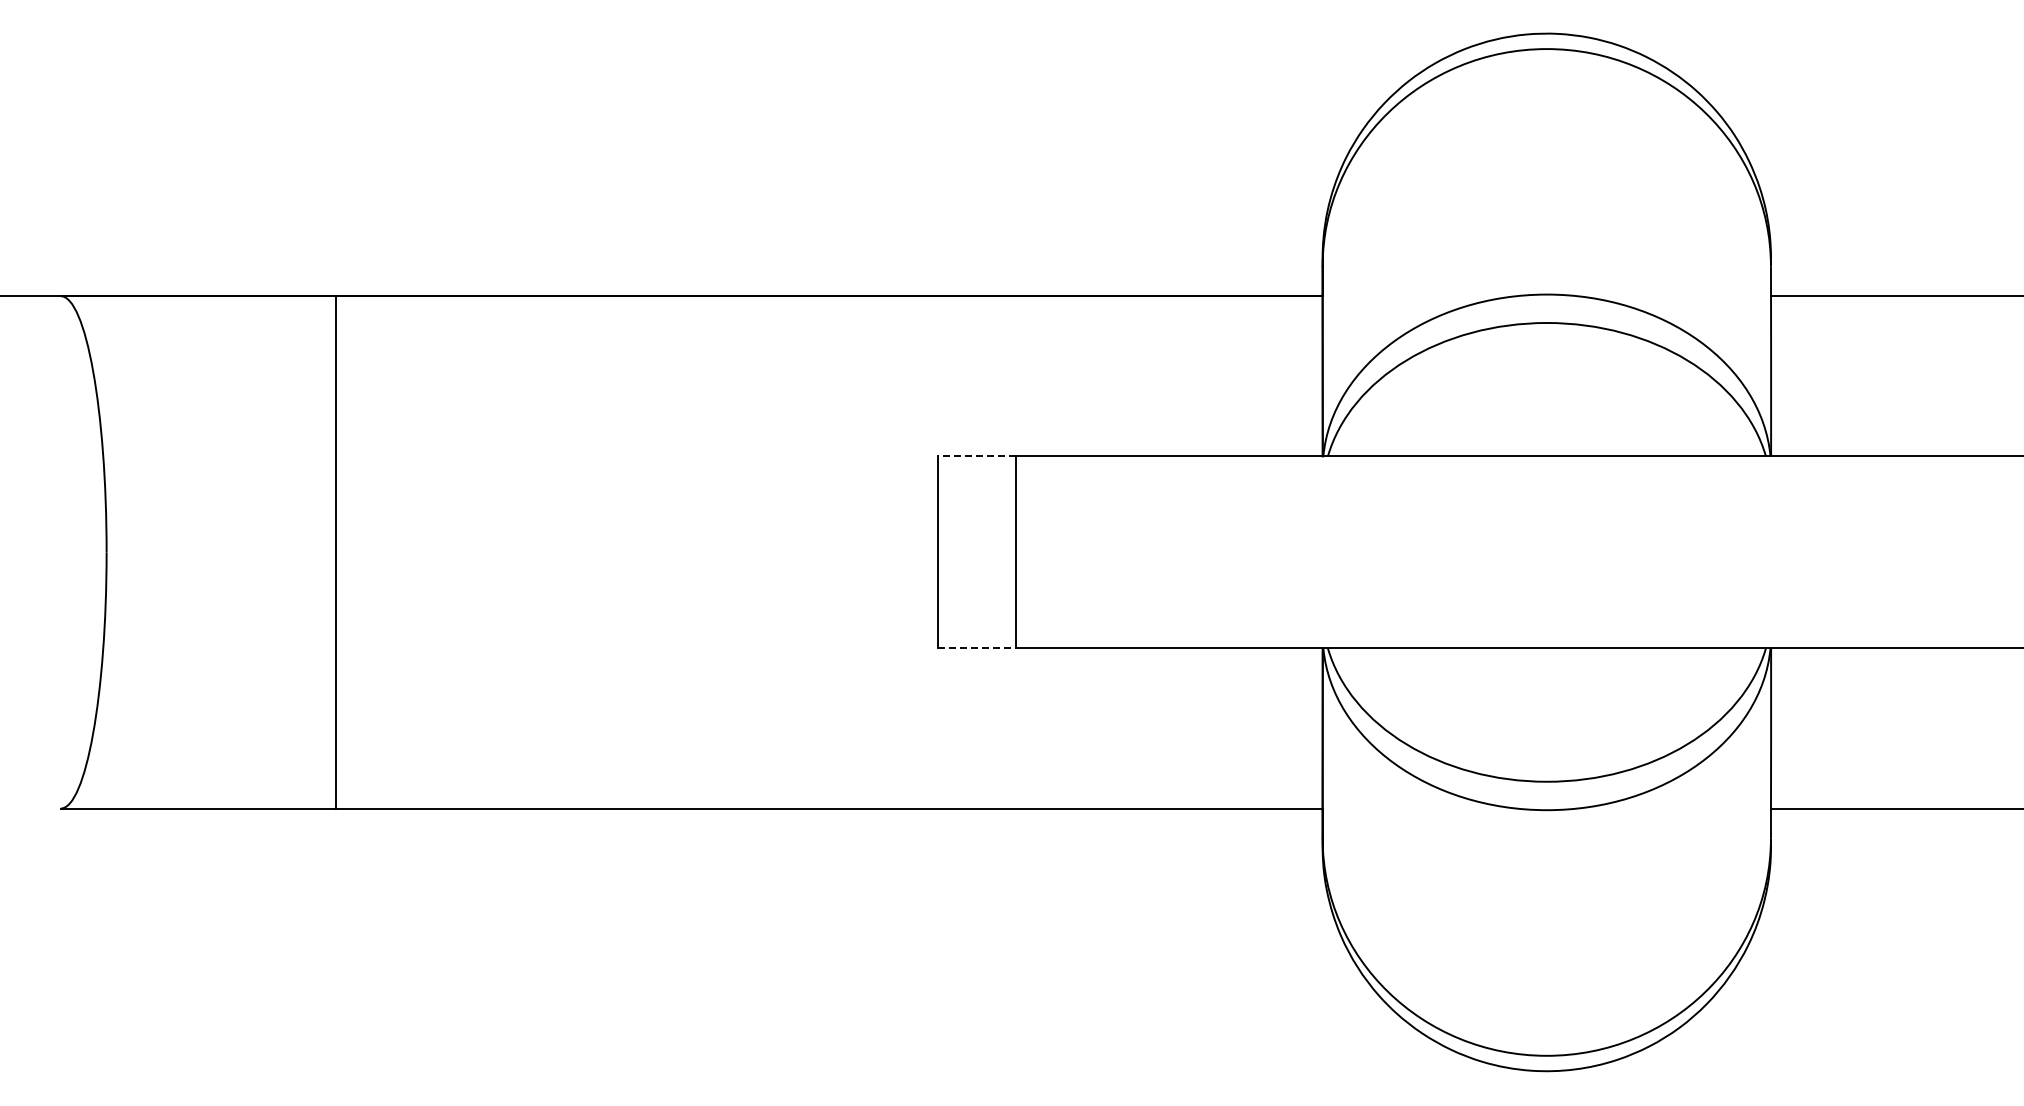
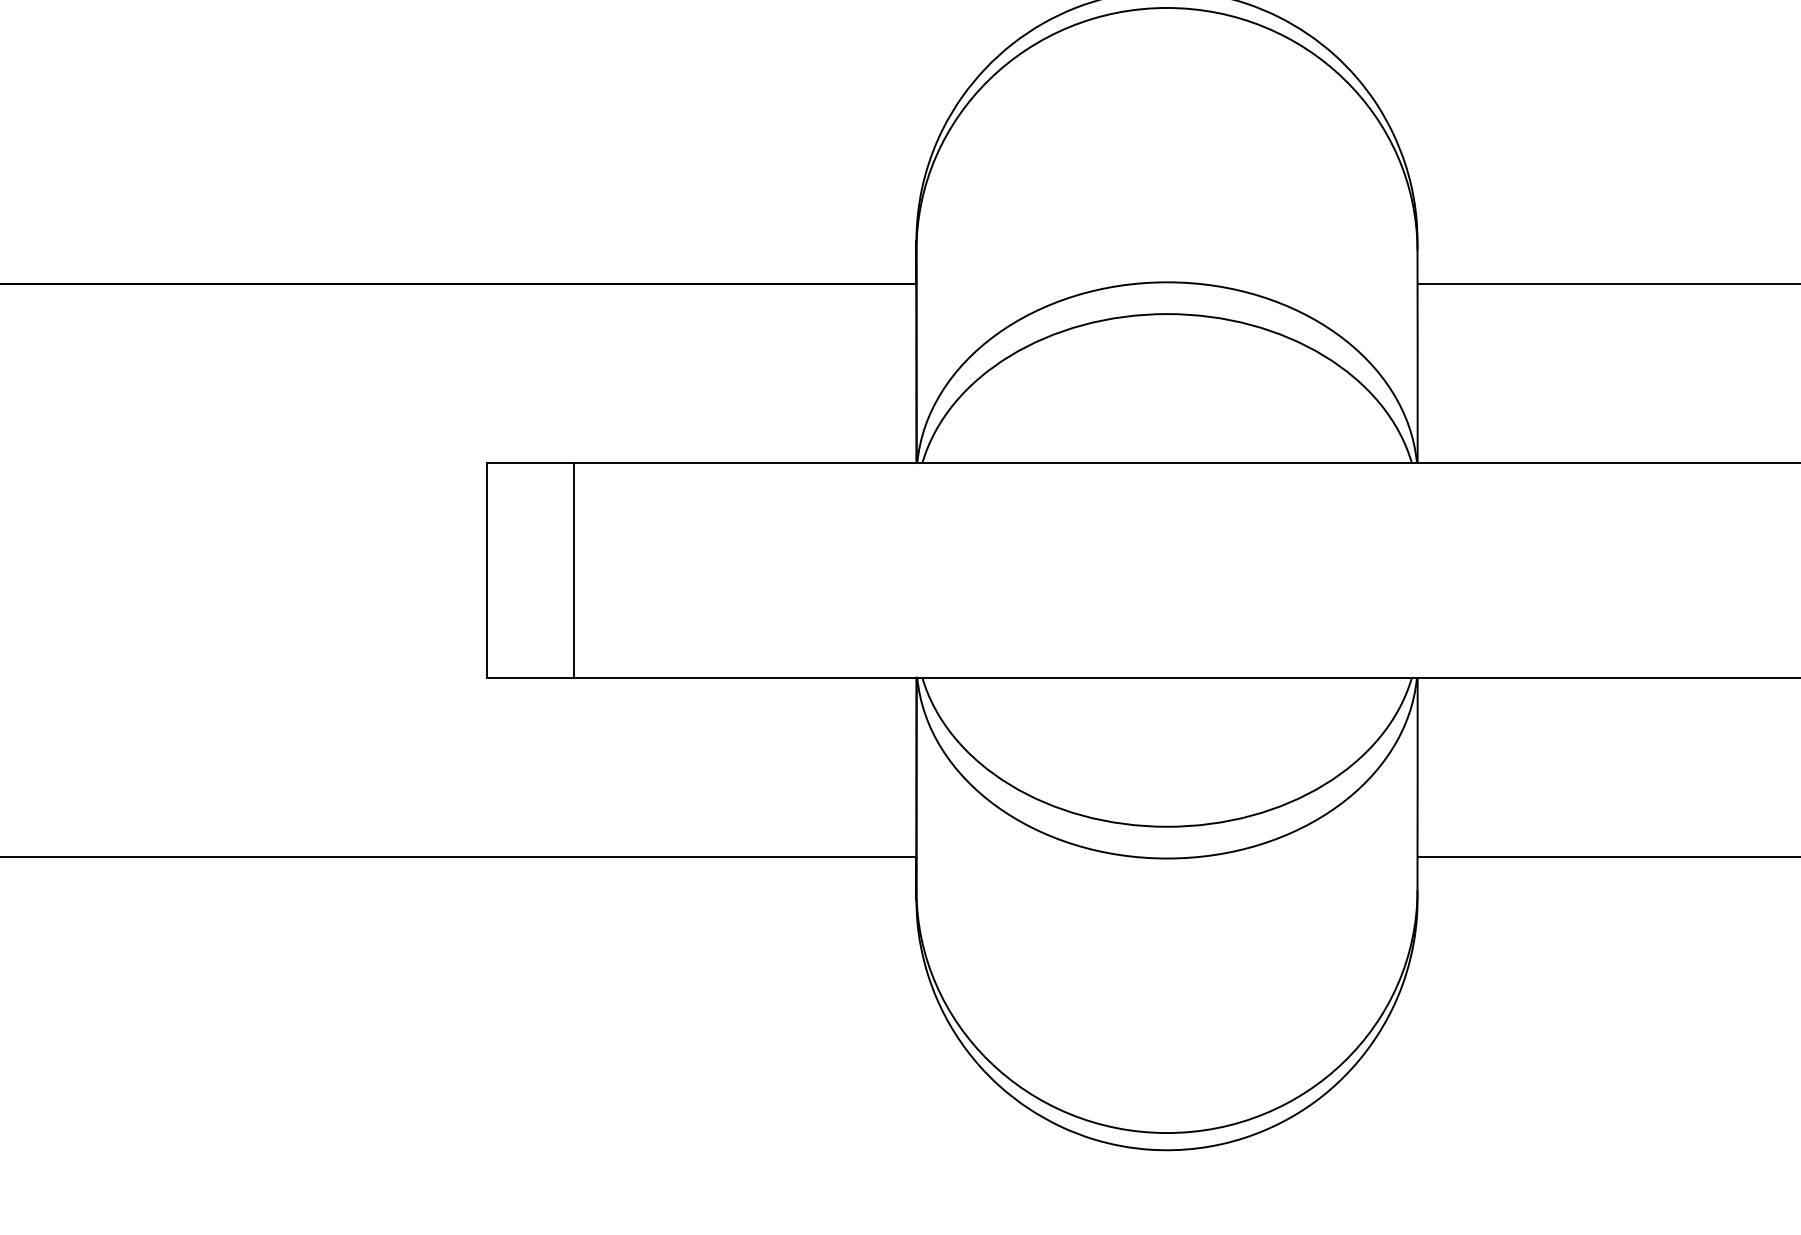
line: (976, 456) -> (529, 463), dashed -> solid
line: (977, 648) -> (530, 677), dashed -> solid

